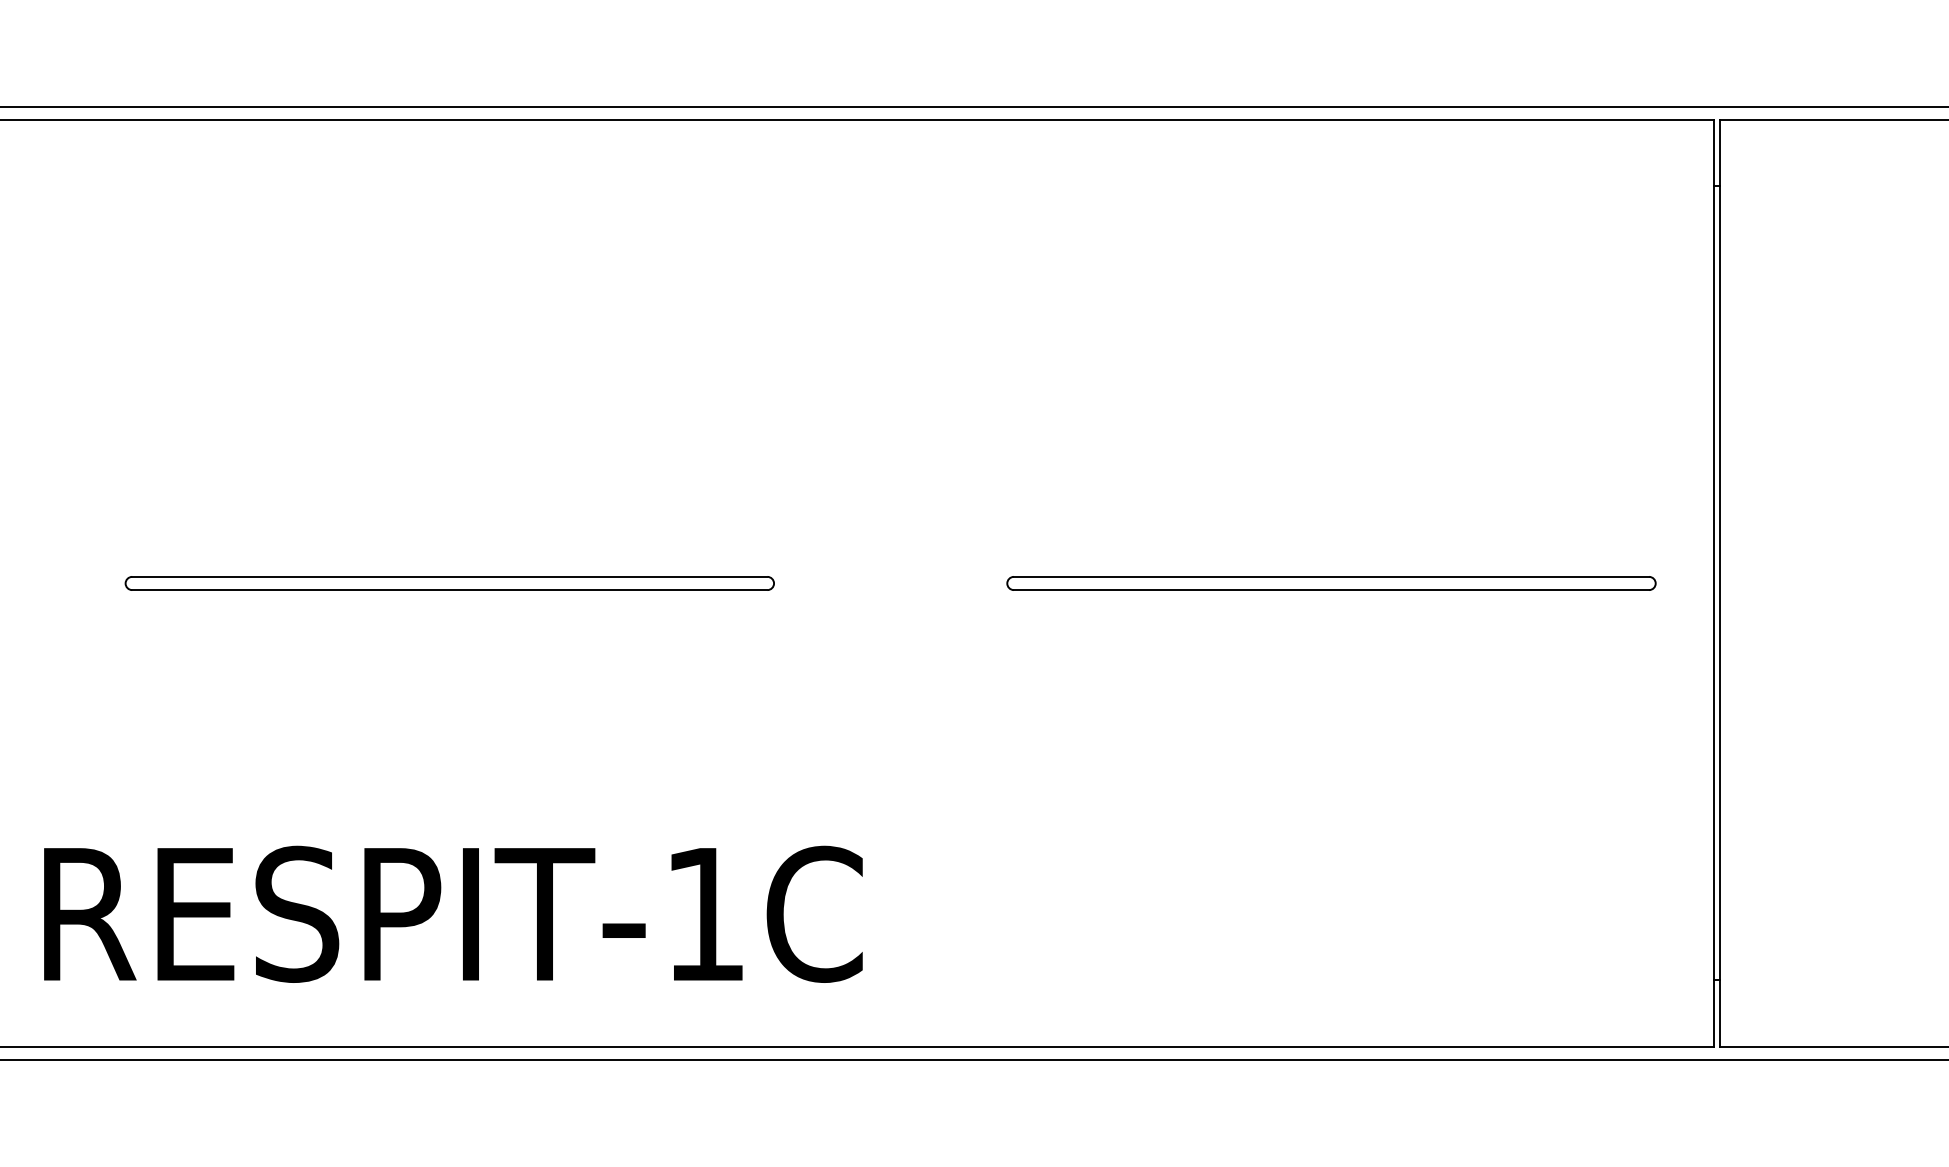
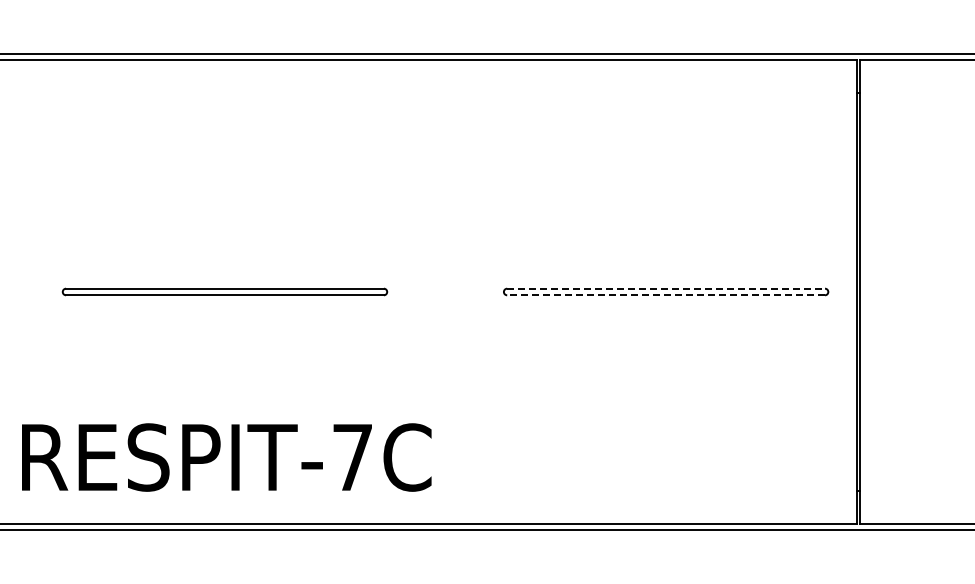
line: (1332, 576) -> (666, 288), solid -> dashed
line: (1332, 590) -> (666, 295), solid -> dashed
text: (704, 914) -> (352, 457), RESPIT-1C -> RESPIT-7C

